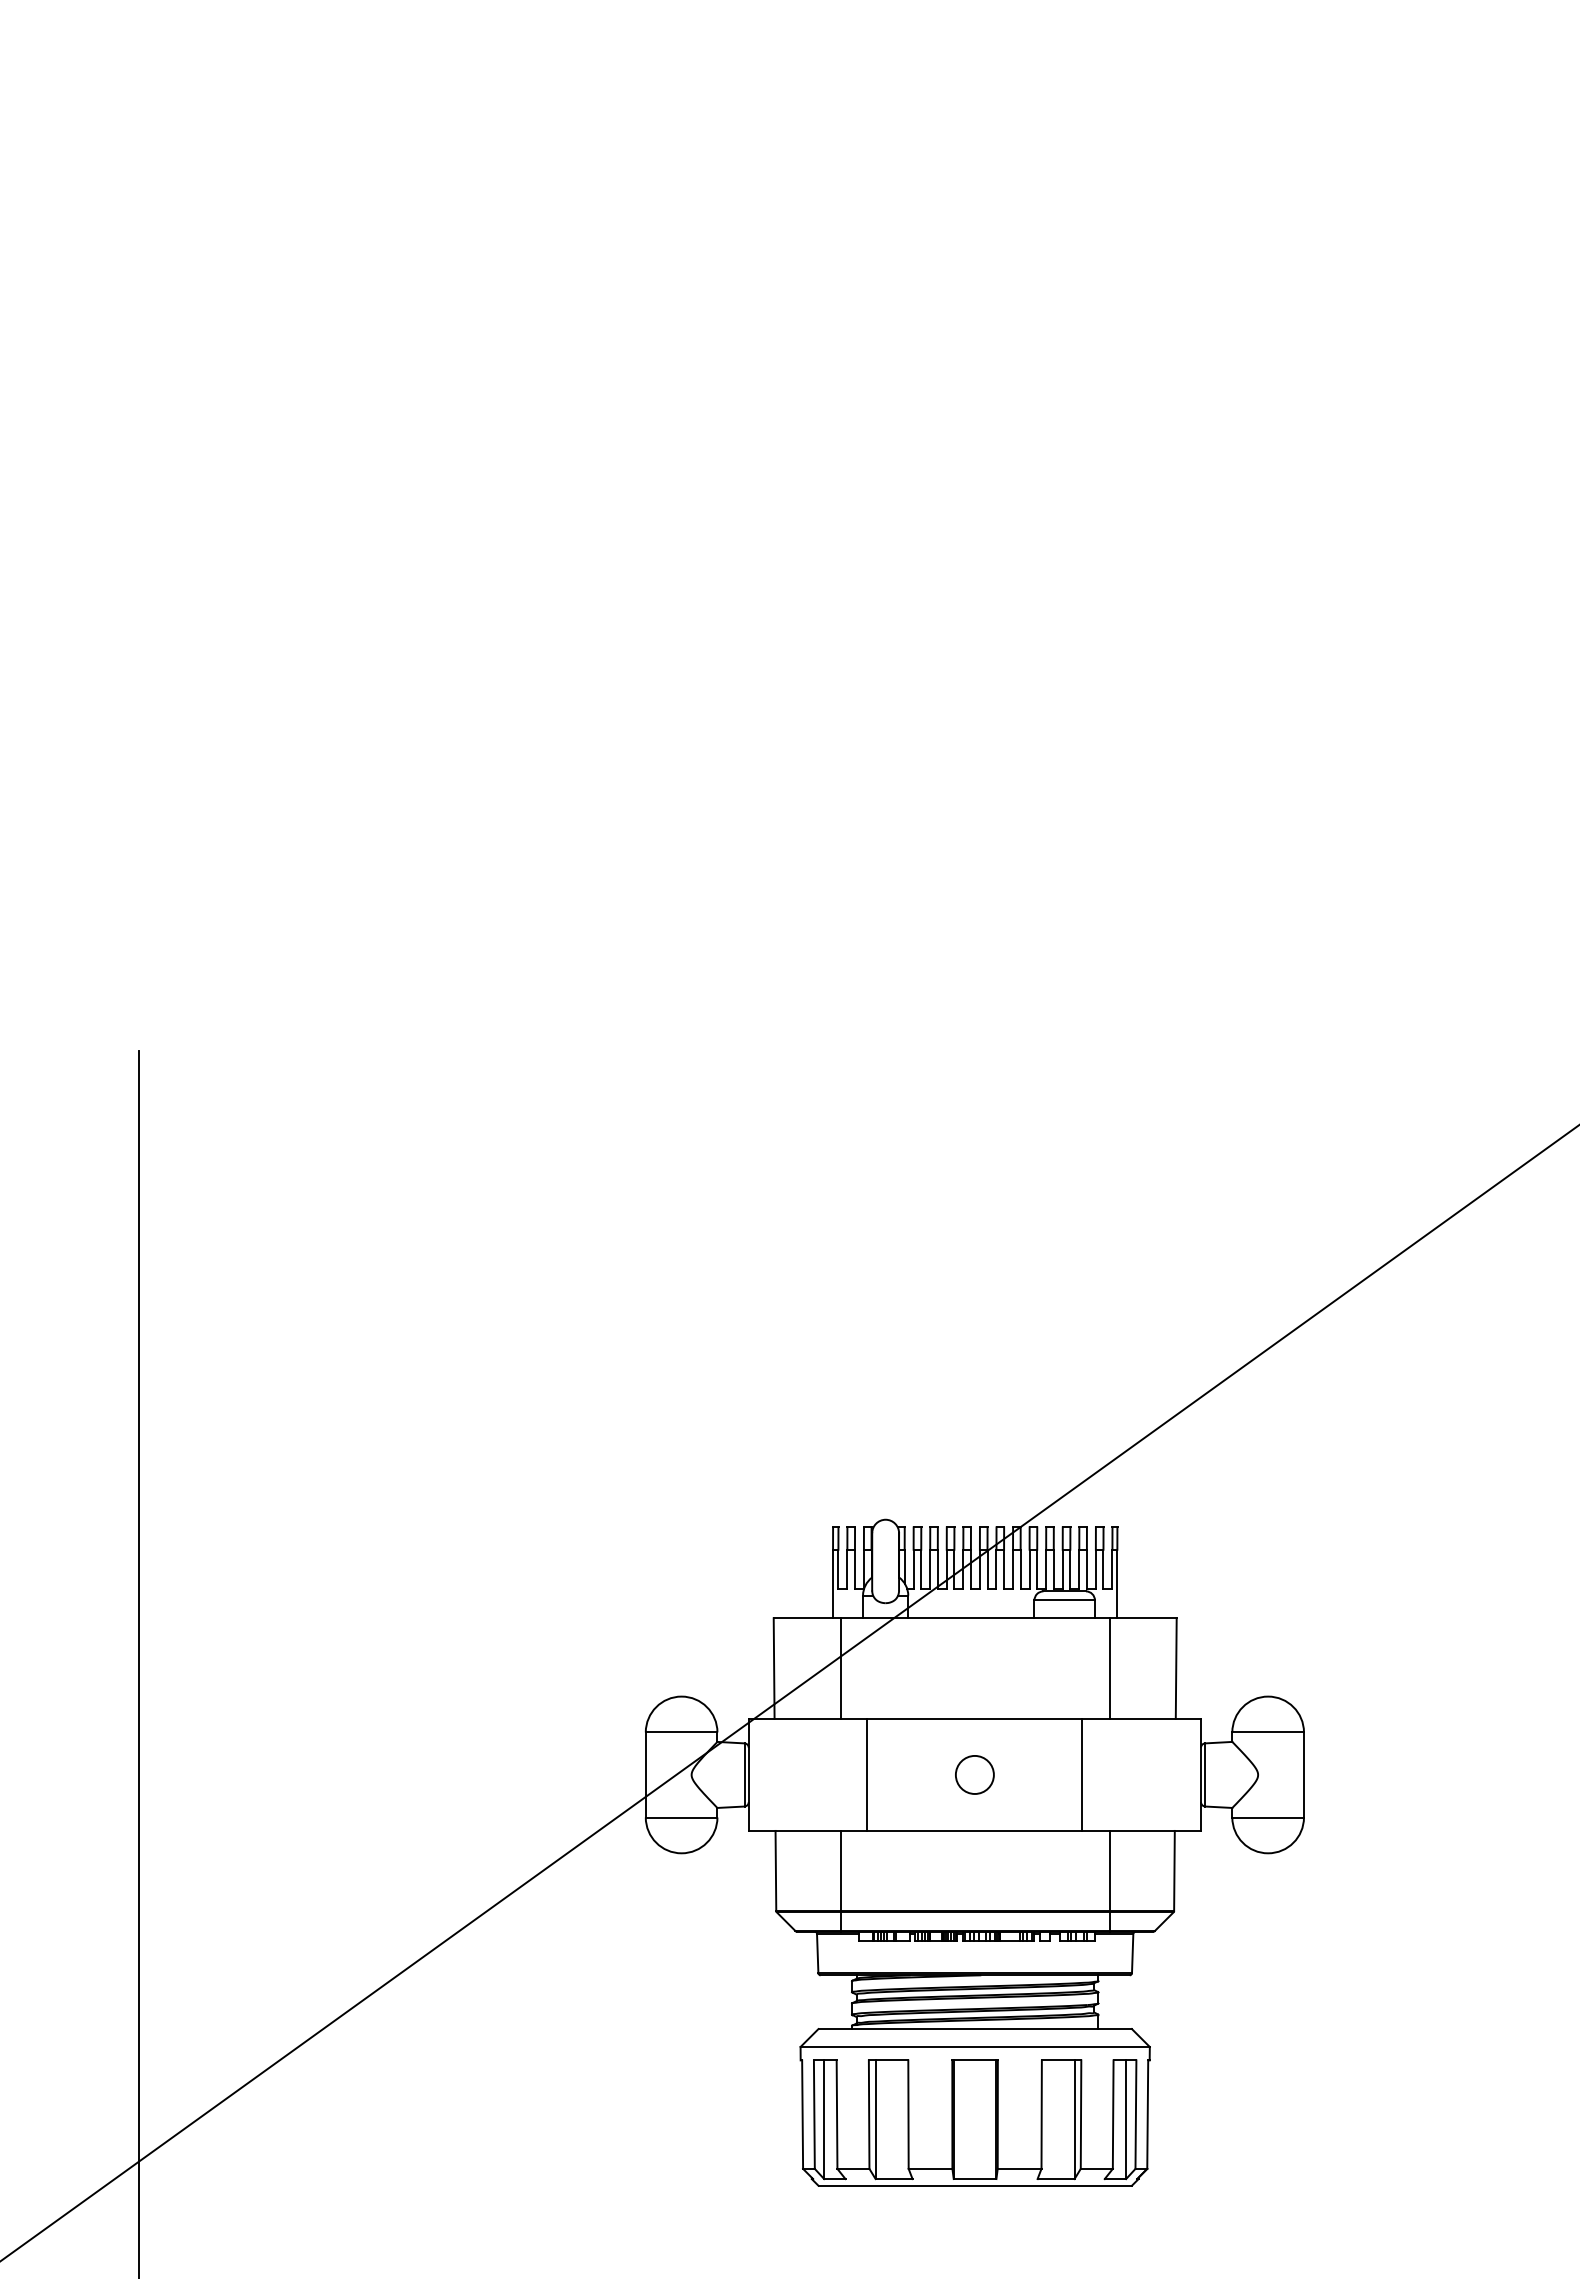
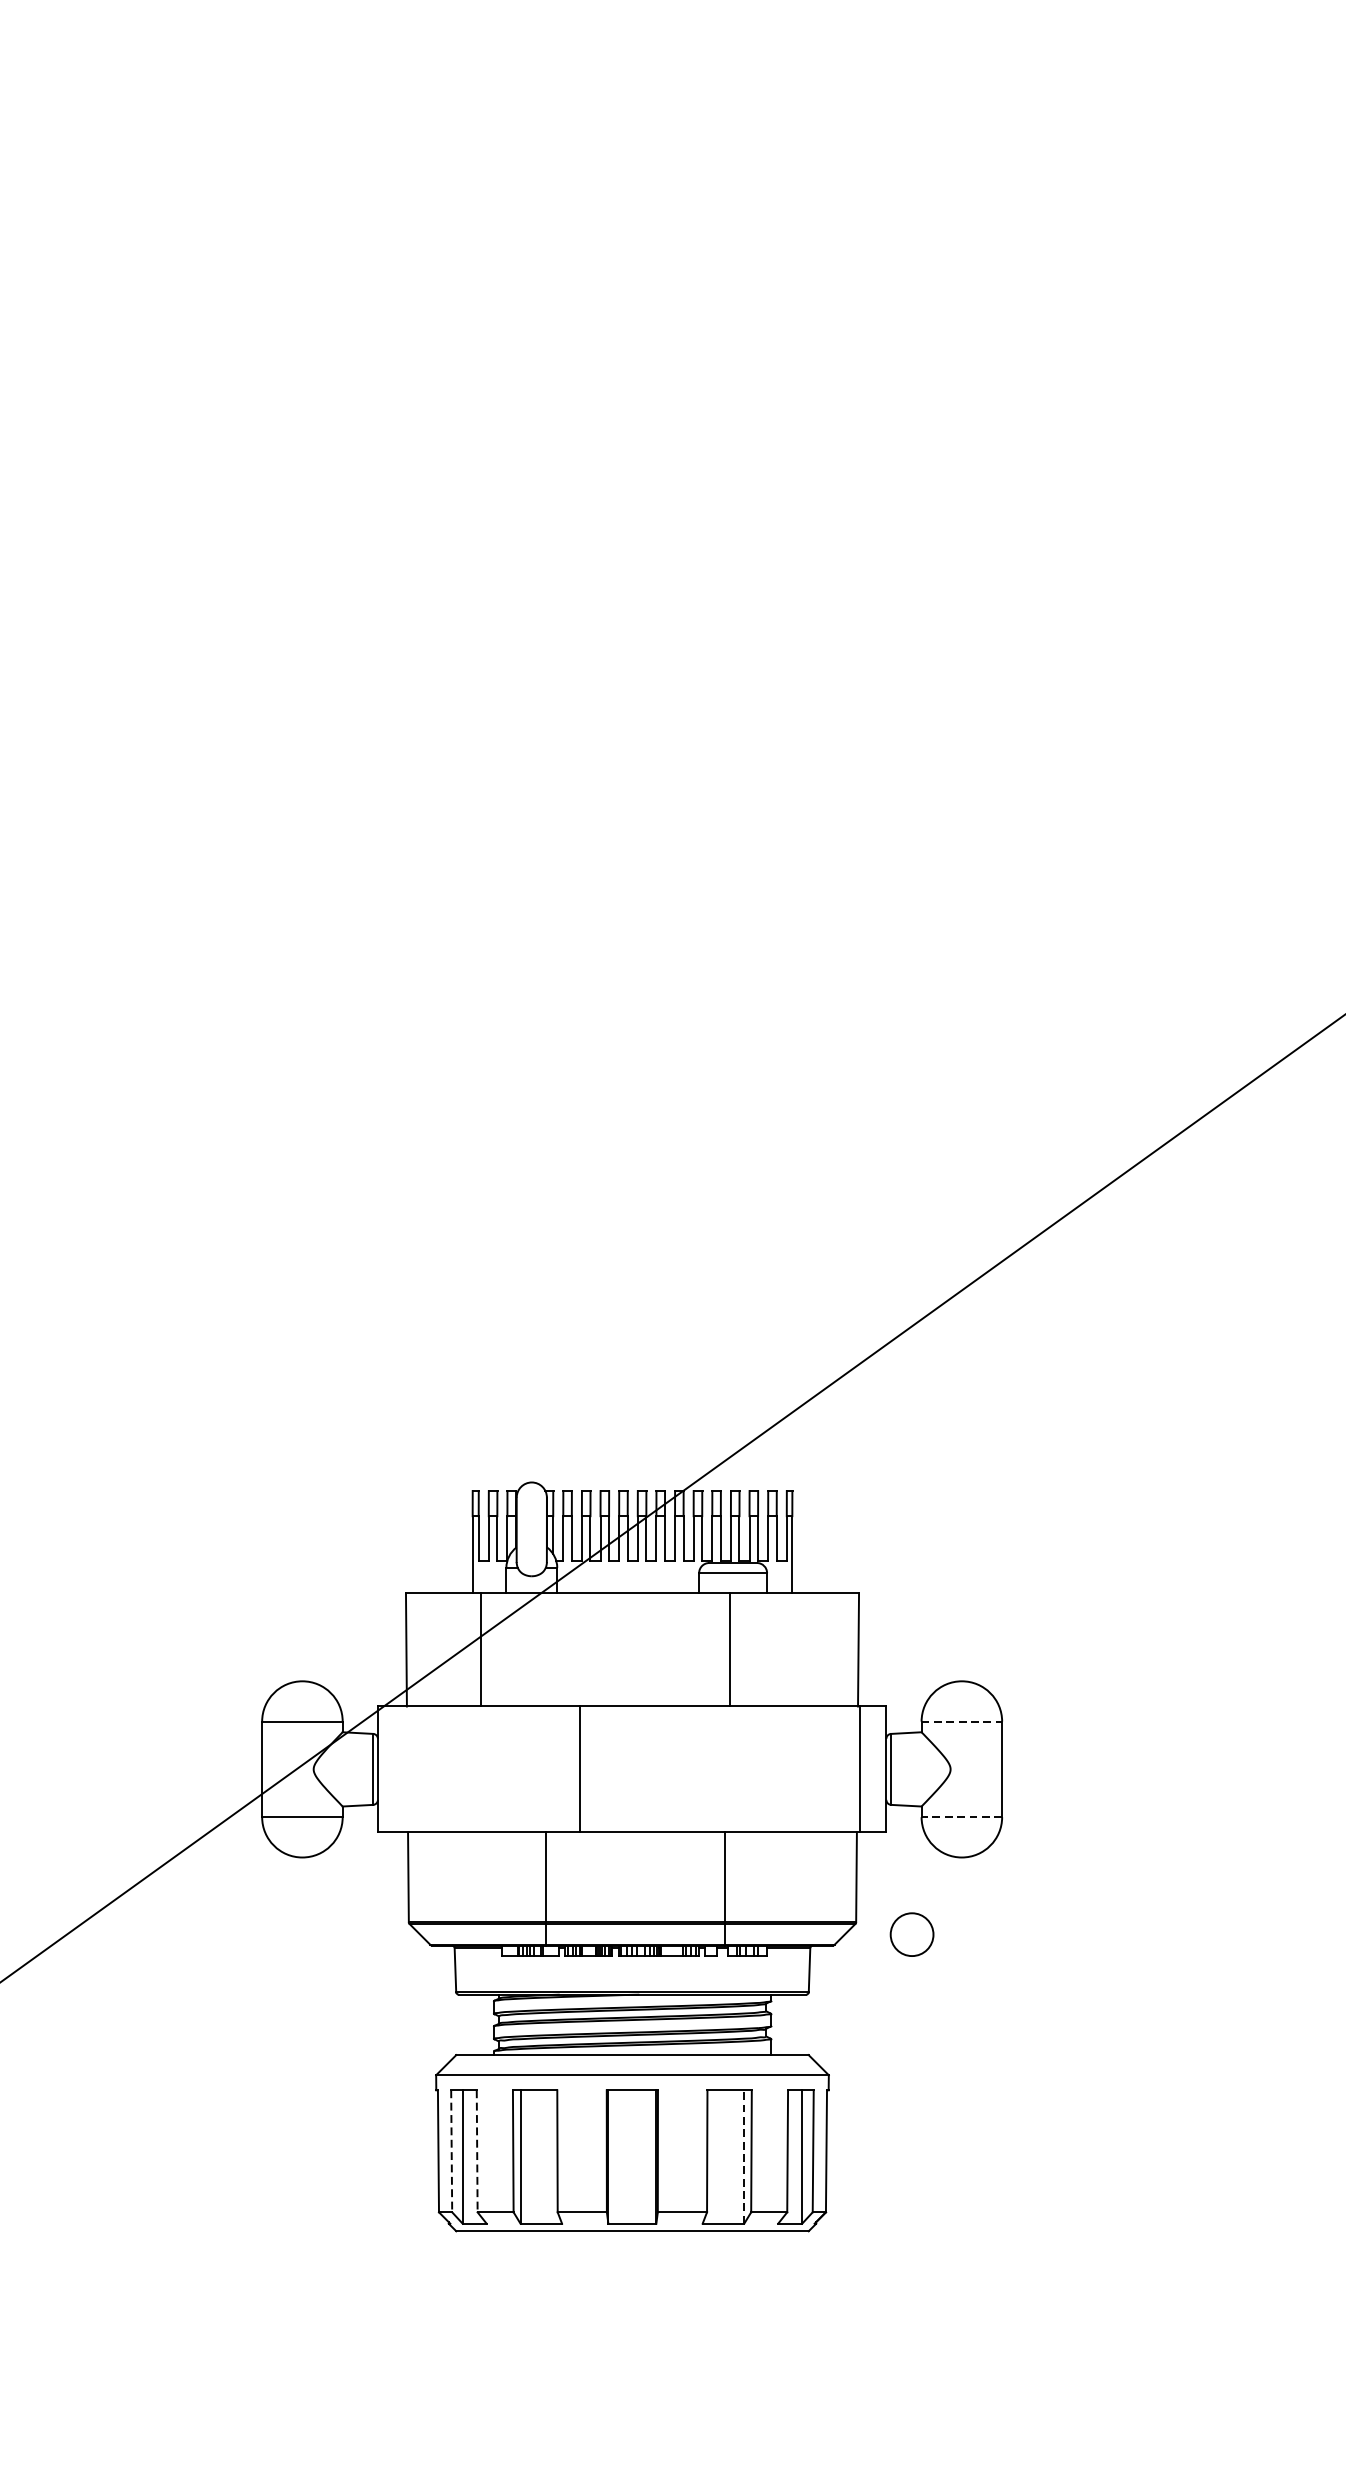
line: (1109, 1668) -> (729, 1649), moved
line: (1268, 1732) -> (962, 1721), solid -> dashed
line: (867, 1774) -> (579, 1768), moved
circle: (974, 1774) -> (911, 1934), moved
line: (1082, 1774) -> (859, 1768), moved
line: (1268, 1817) -> (962, 1817), solid -> dashed
line: (840, 1880) -> (545, 1888), moved
line: (1109, 1880) -> (725, 1888), moved
line: (814, 2115) -> (451, 2152), solid -> dashed
line: (837, 2115) -> (477, 2152), solid -> dashed
line: (1074, 2119) -> (744, 2156), solid -> dashed

